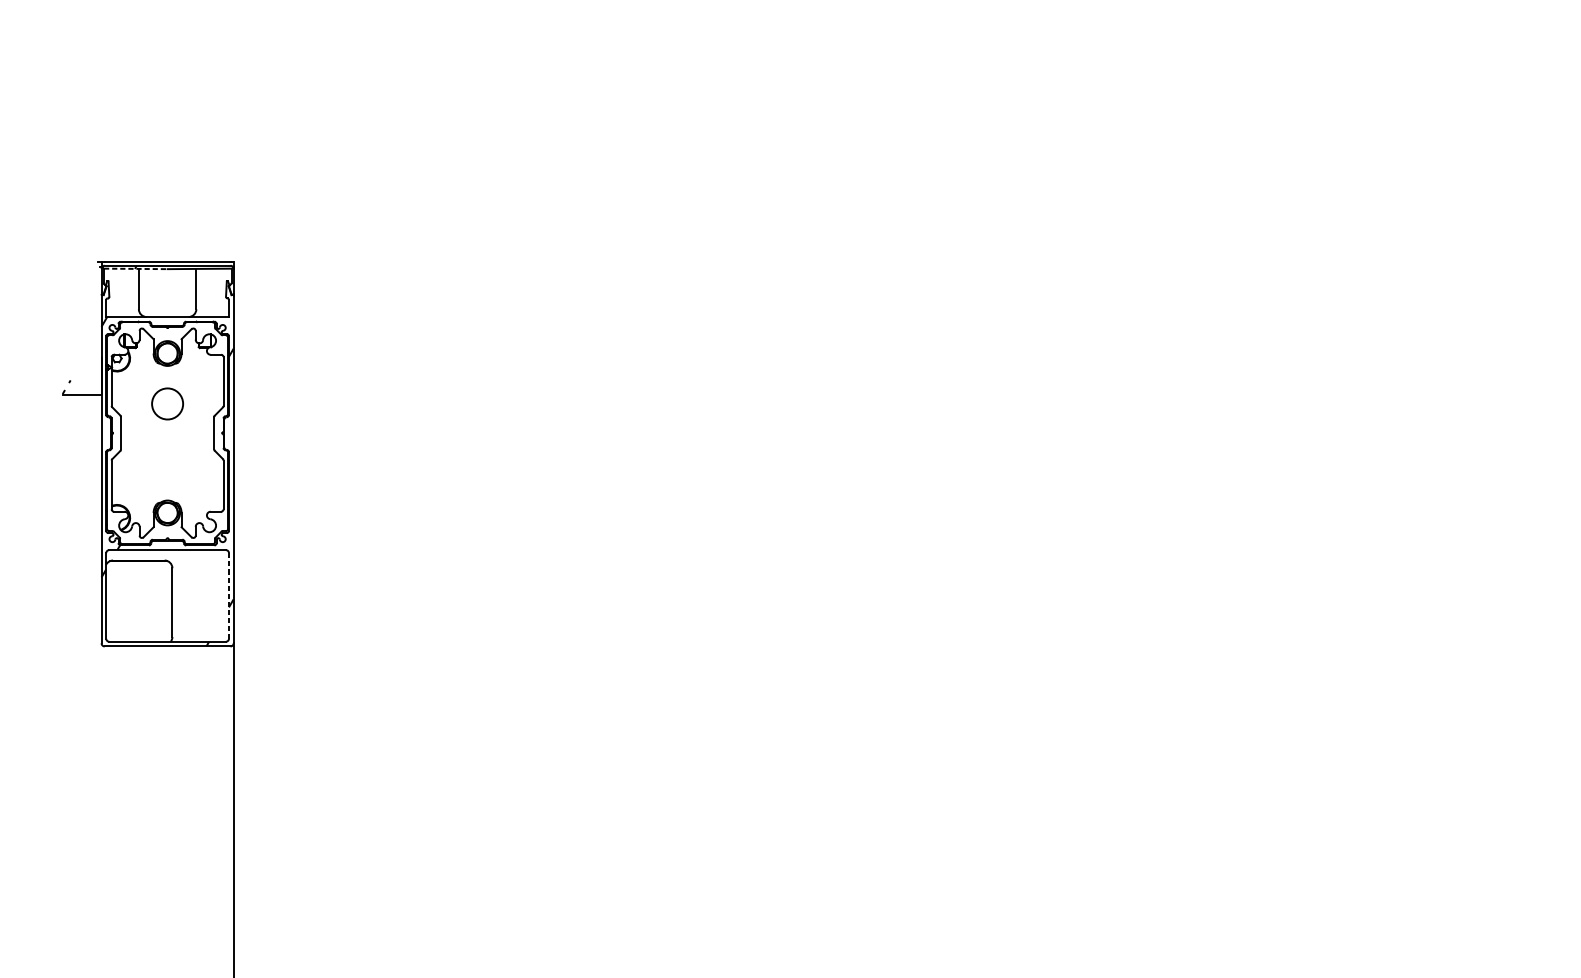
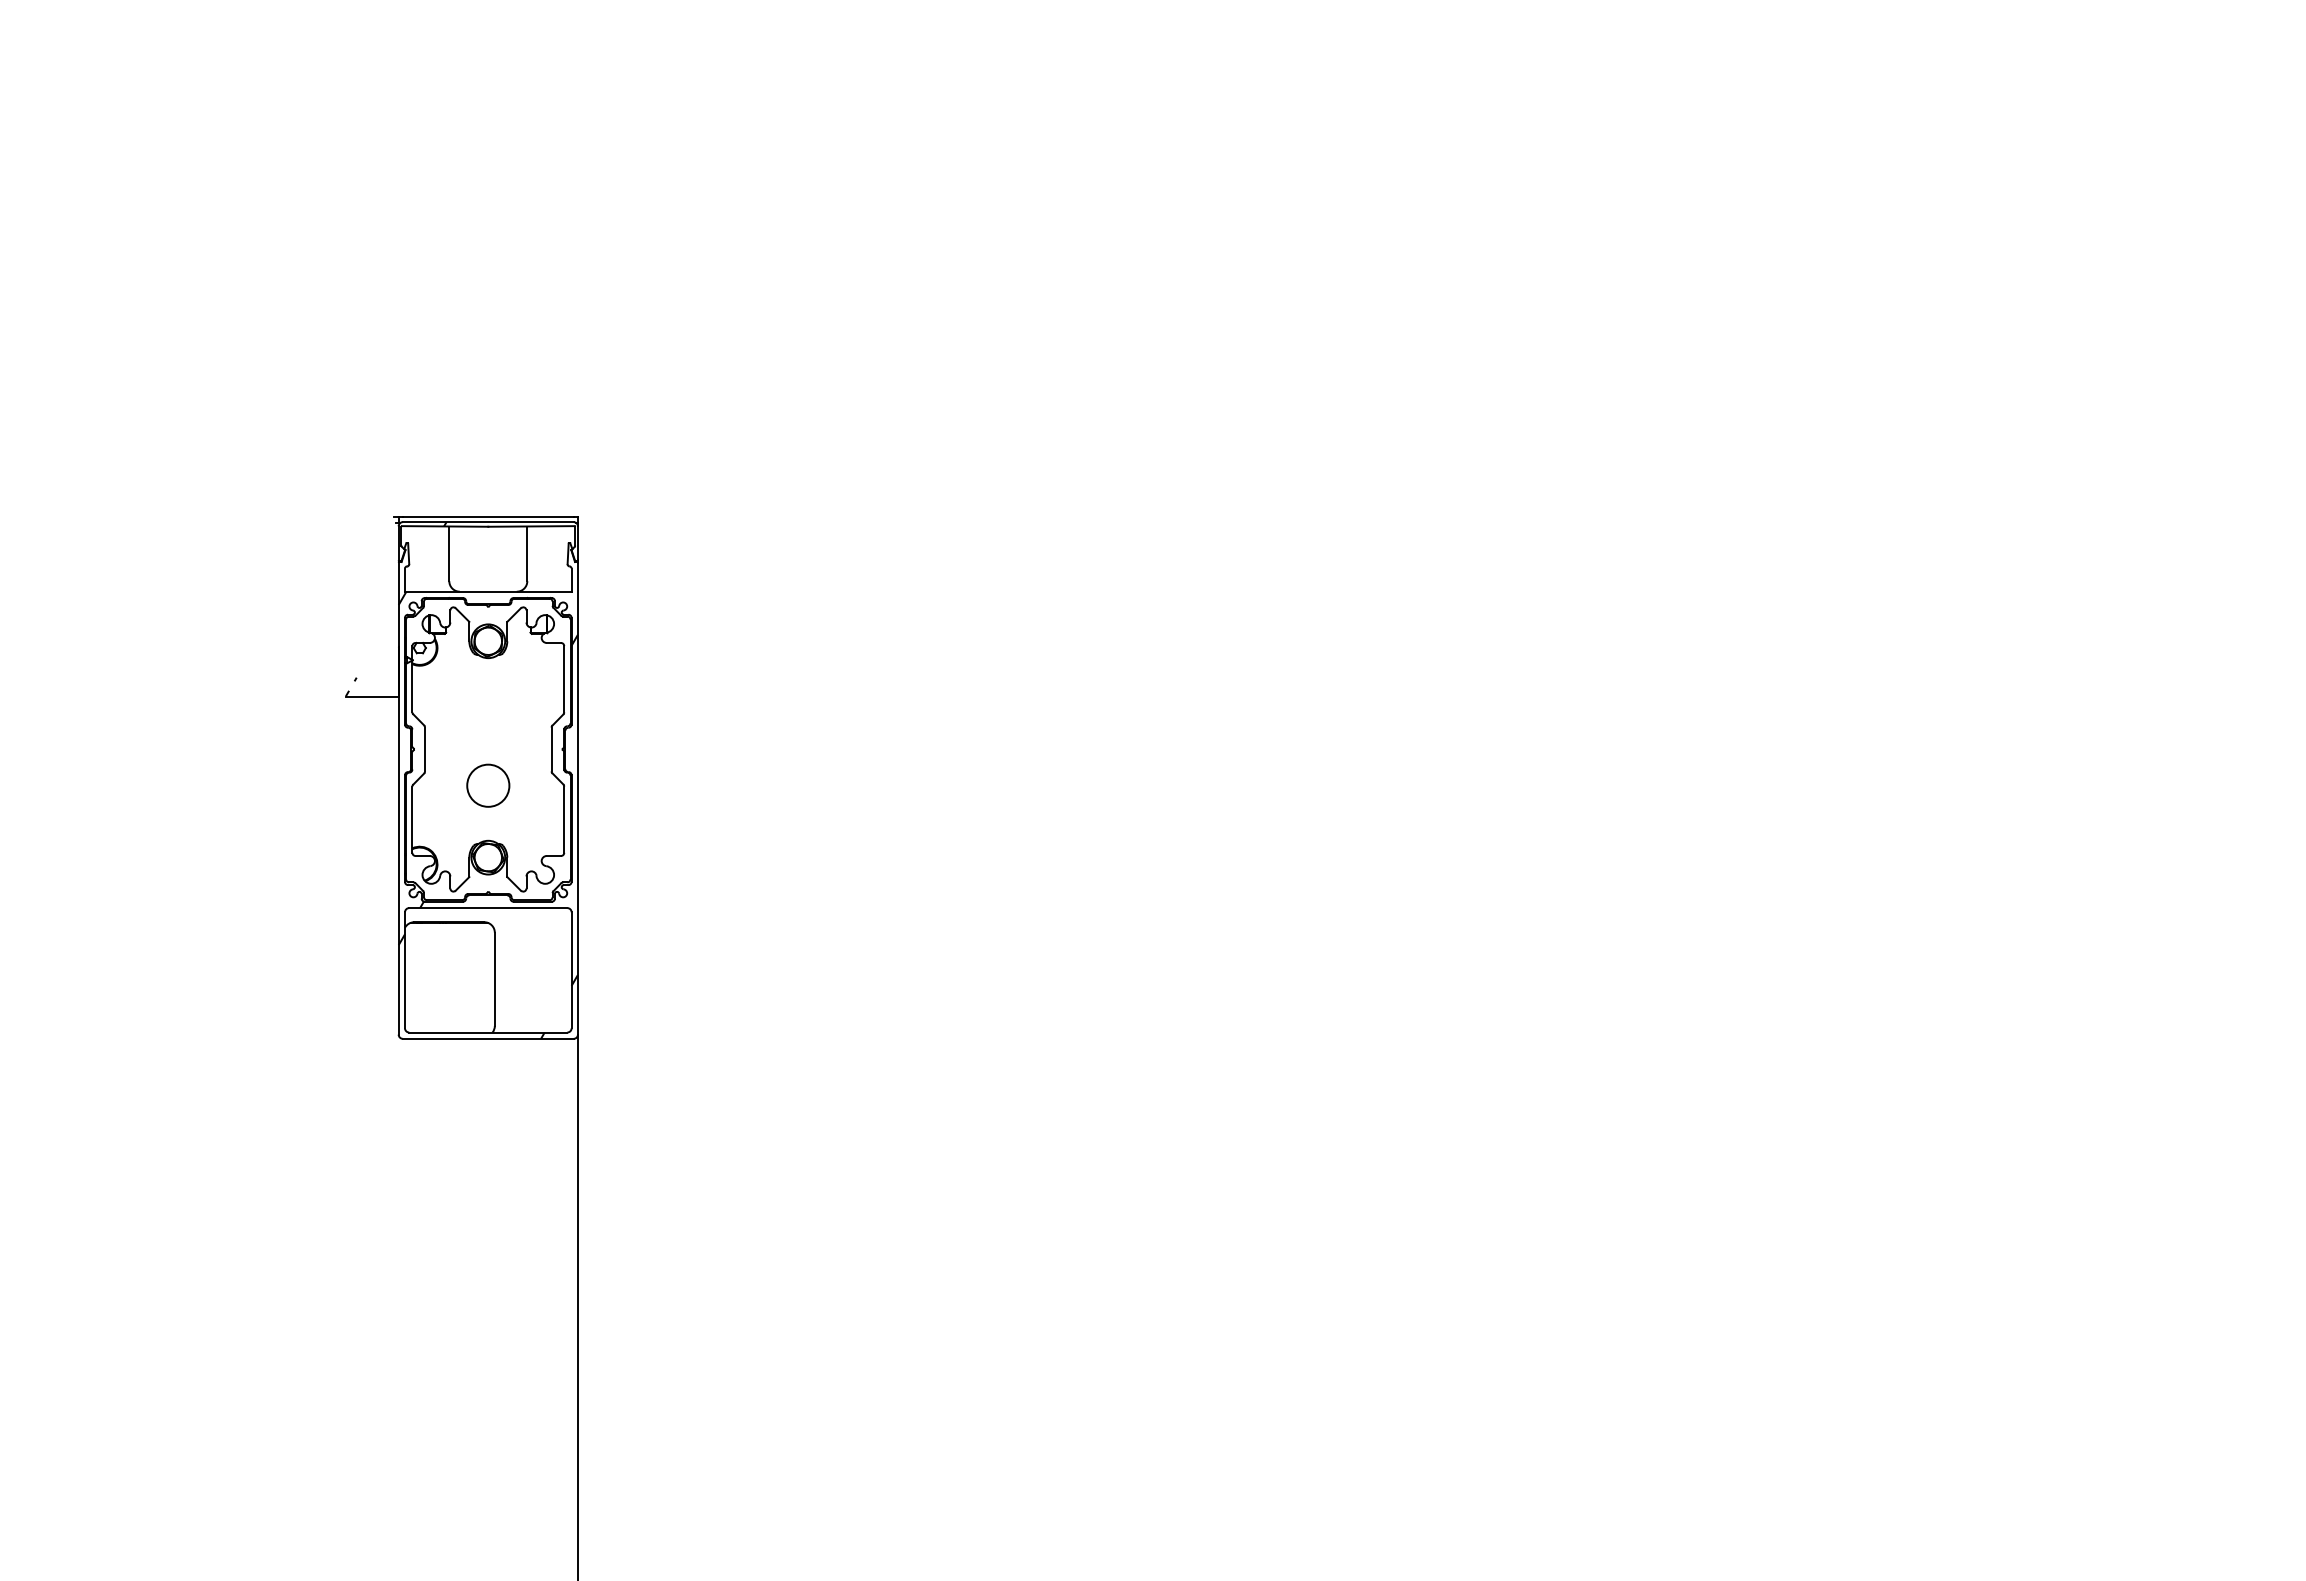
line: (136, 268) -> (445, 526), dashed -> solid
circle: (167, 403) -> (488, 785), moved
line: (228, 596) -> (571, 970), dashed -> solid

